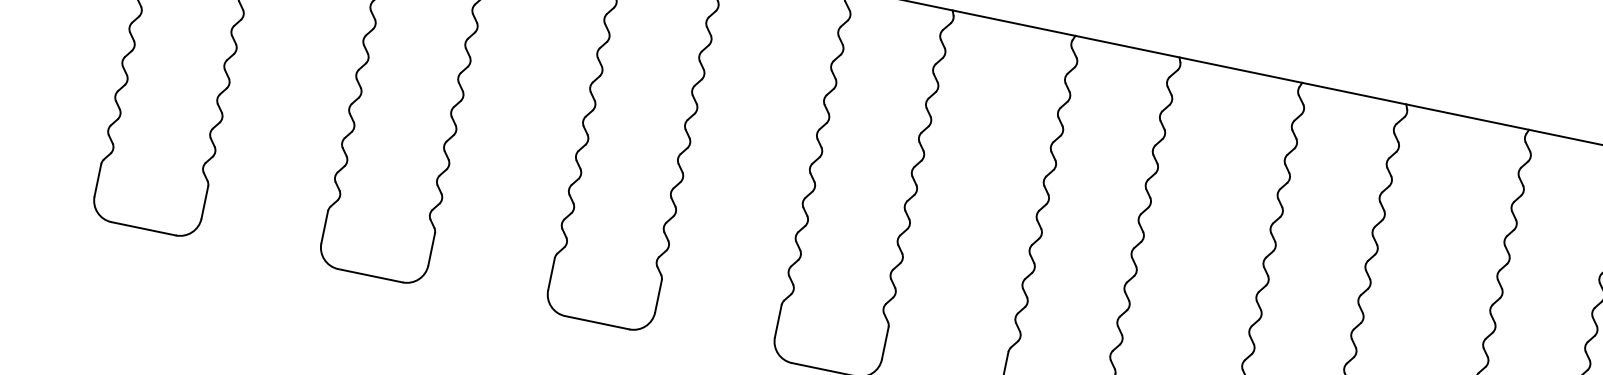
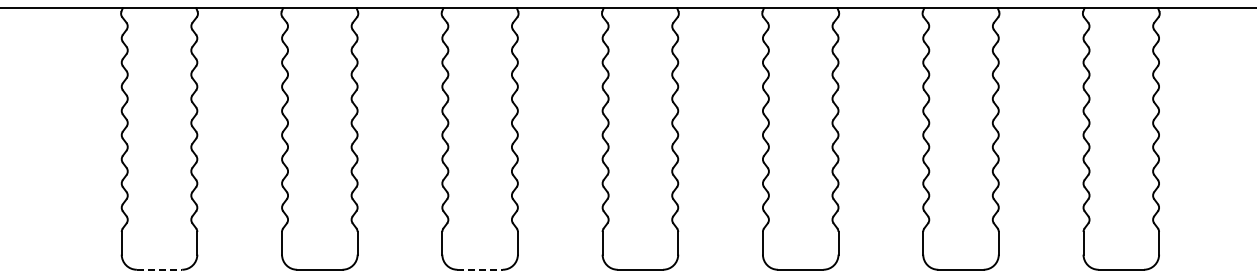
line: (143, 228) -> (159, 269), solid -> dashed
line: (597, 322) -> (480, 269), solid -> dashed

